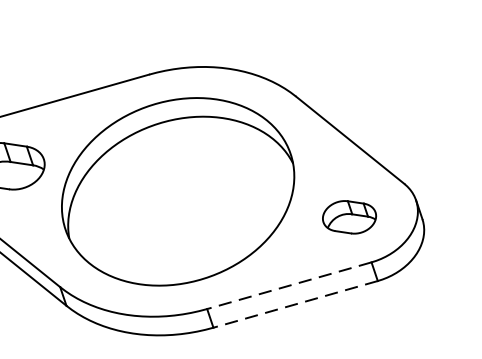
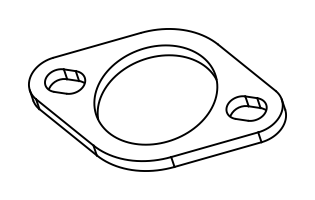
part: (349, 217) -> (246, 108), size x1.43
line: (288, 285) -> (214, 144), dashed -> solid
line: (294, 304) -> (217, 154), dashed -> solid

